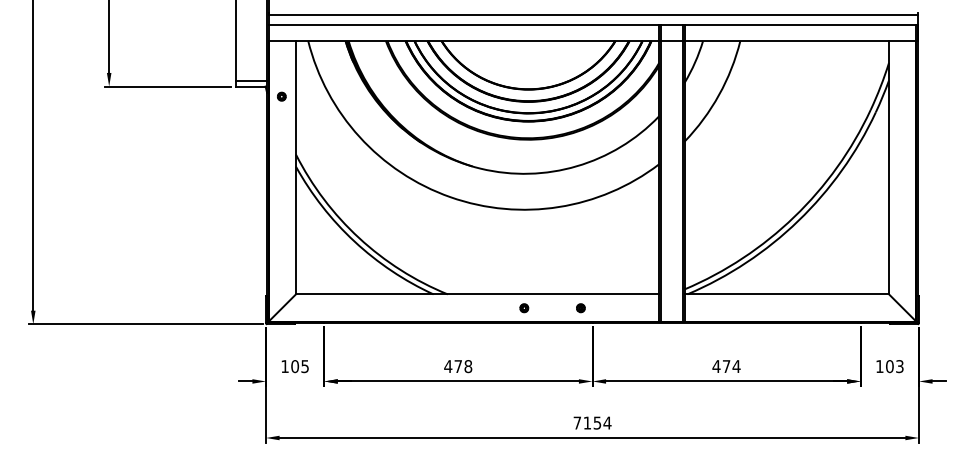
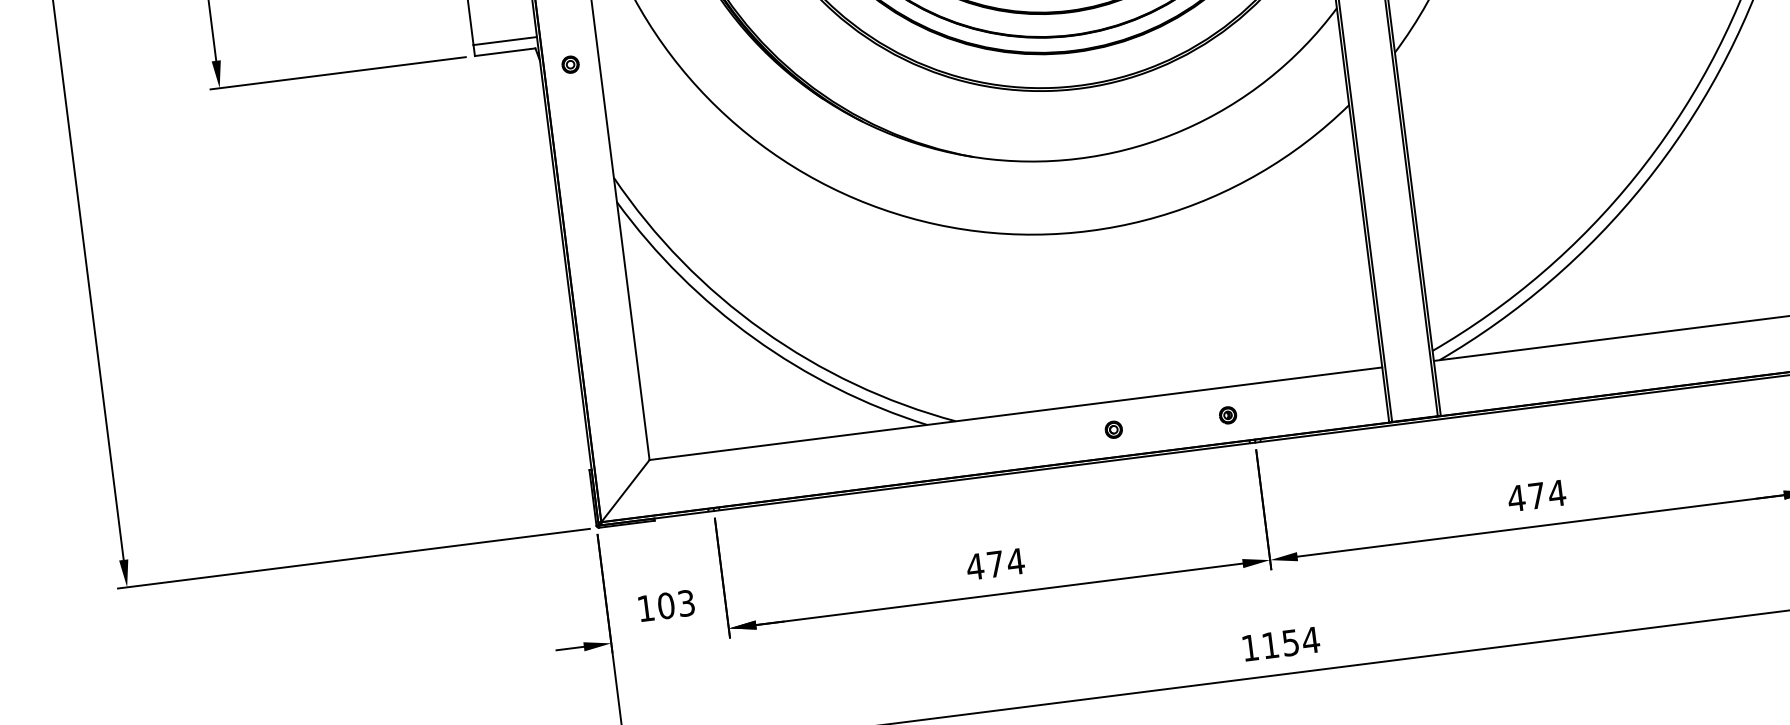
text: (304, 366) -> (685, 603), 105 -> 103
text: (468, 366) -> (1016, 561), 478 -> 474
text: (576, 422) -> (1248, 647), 7154 -> 1154

